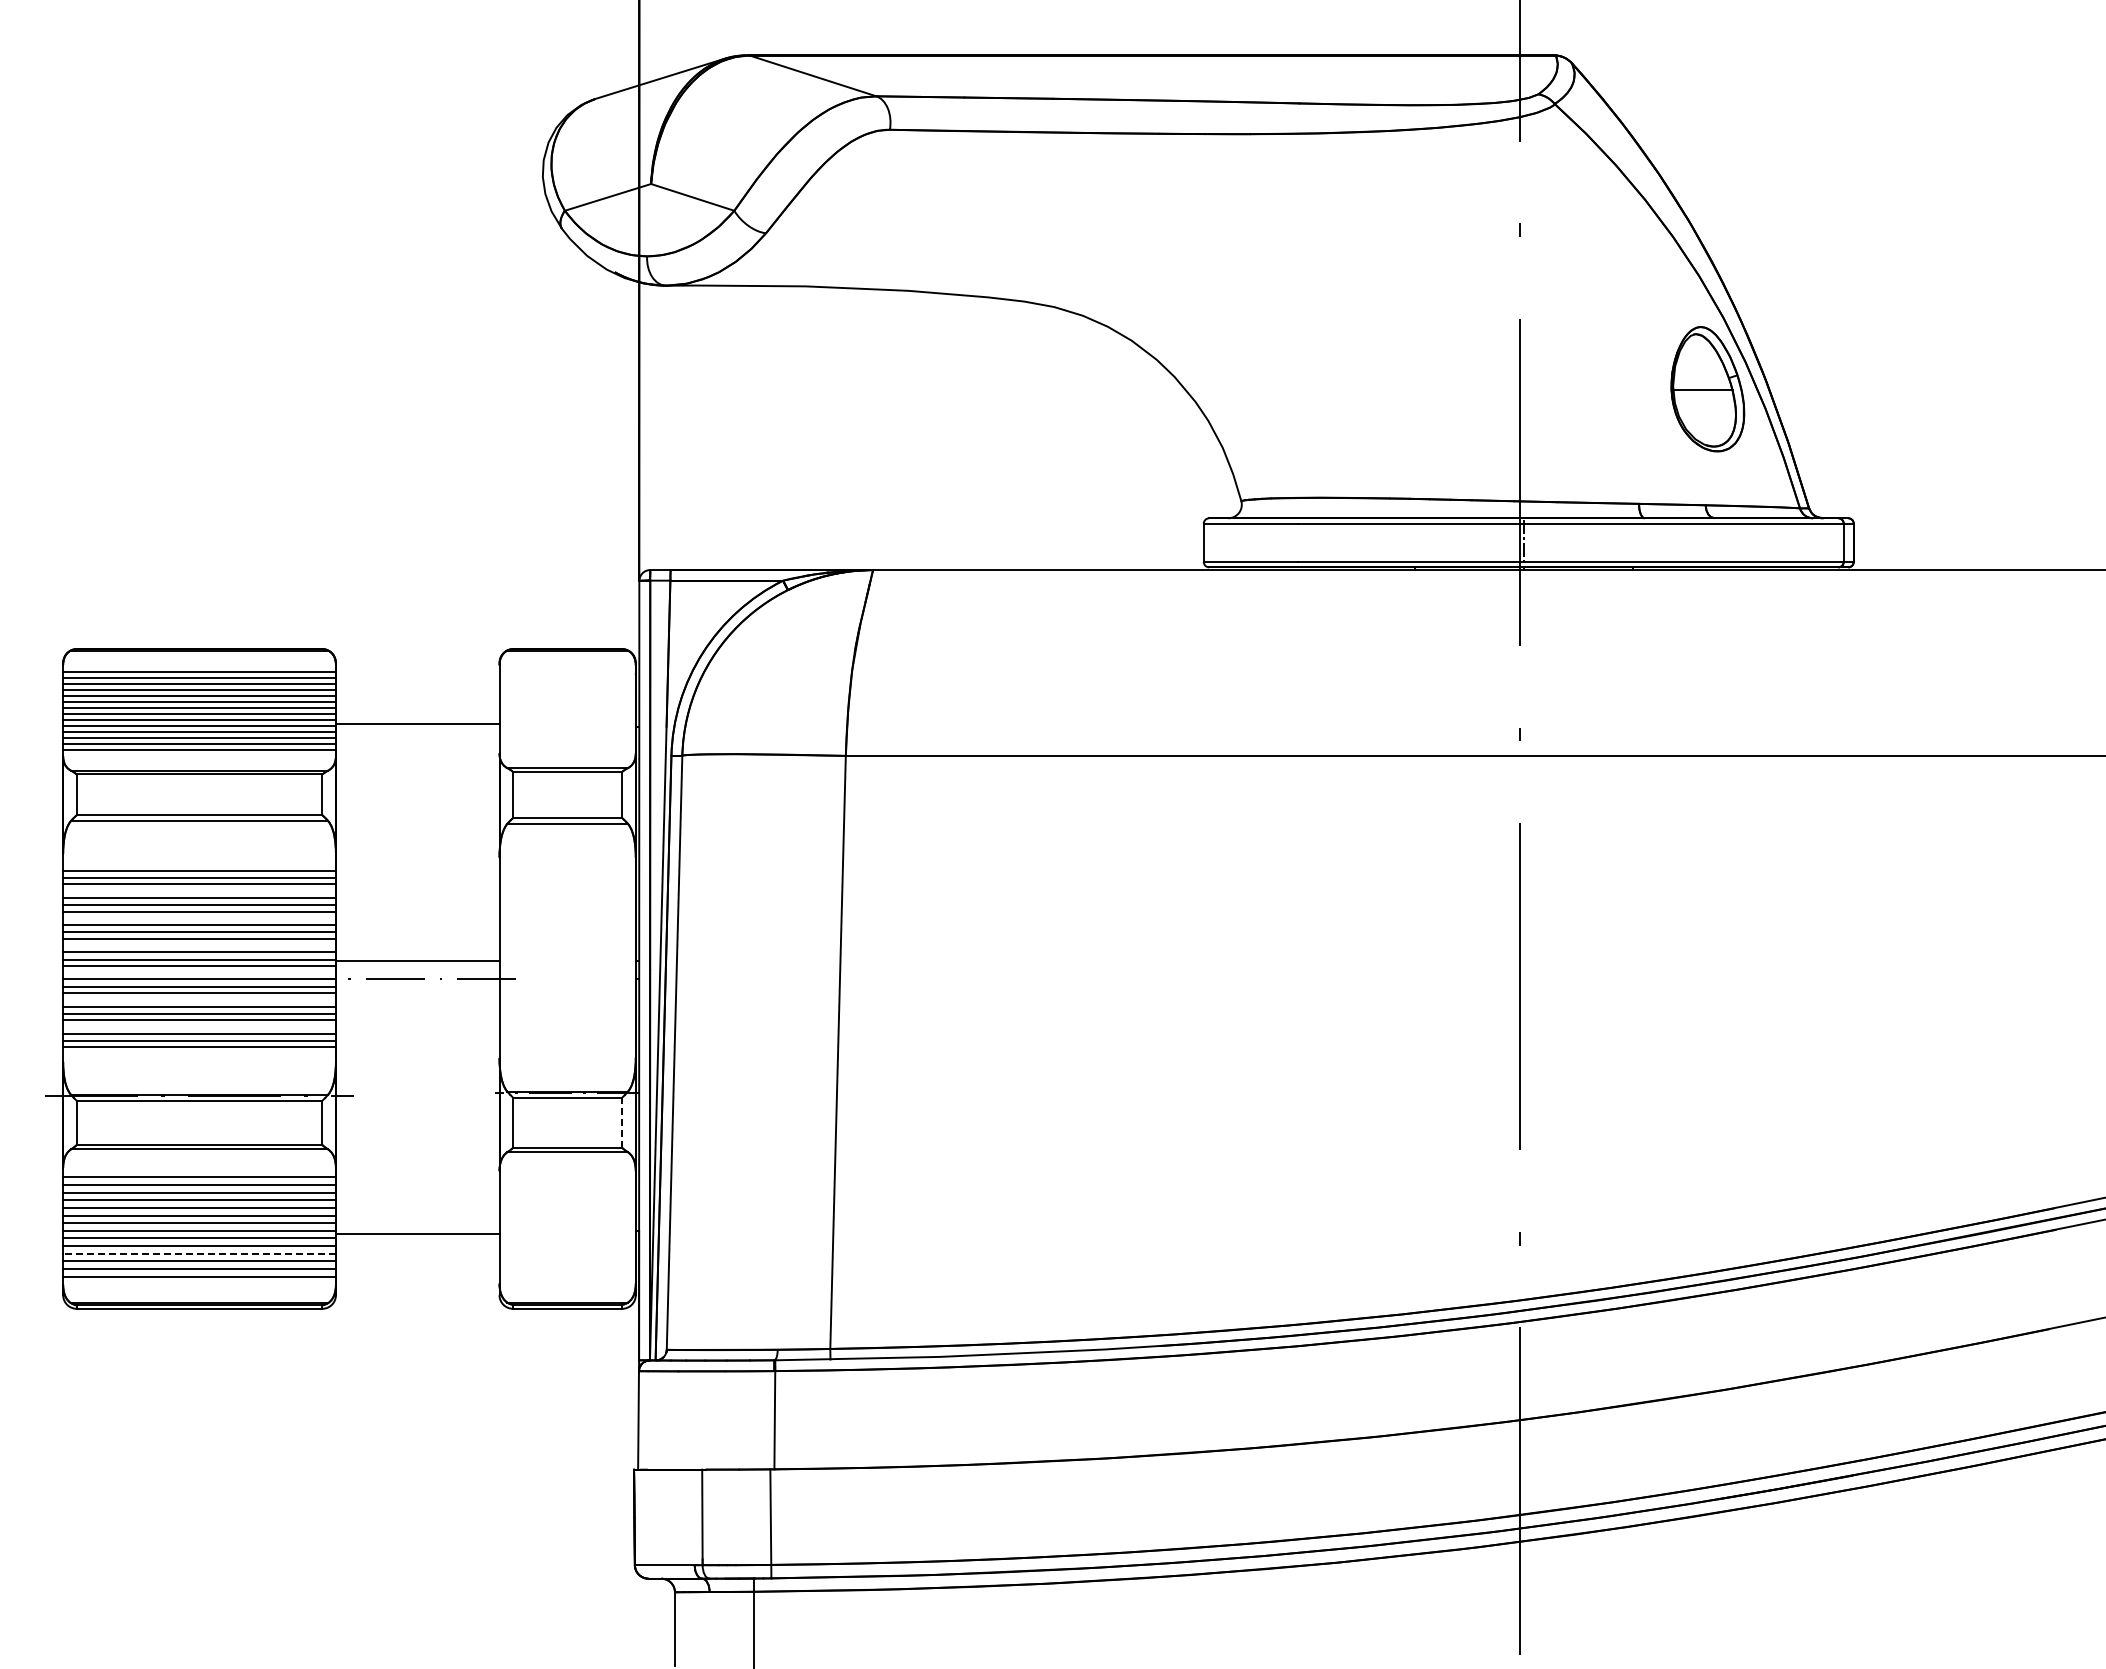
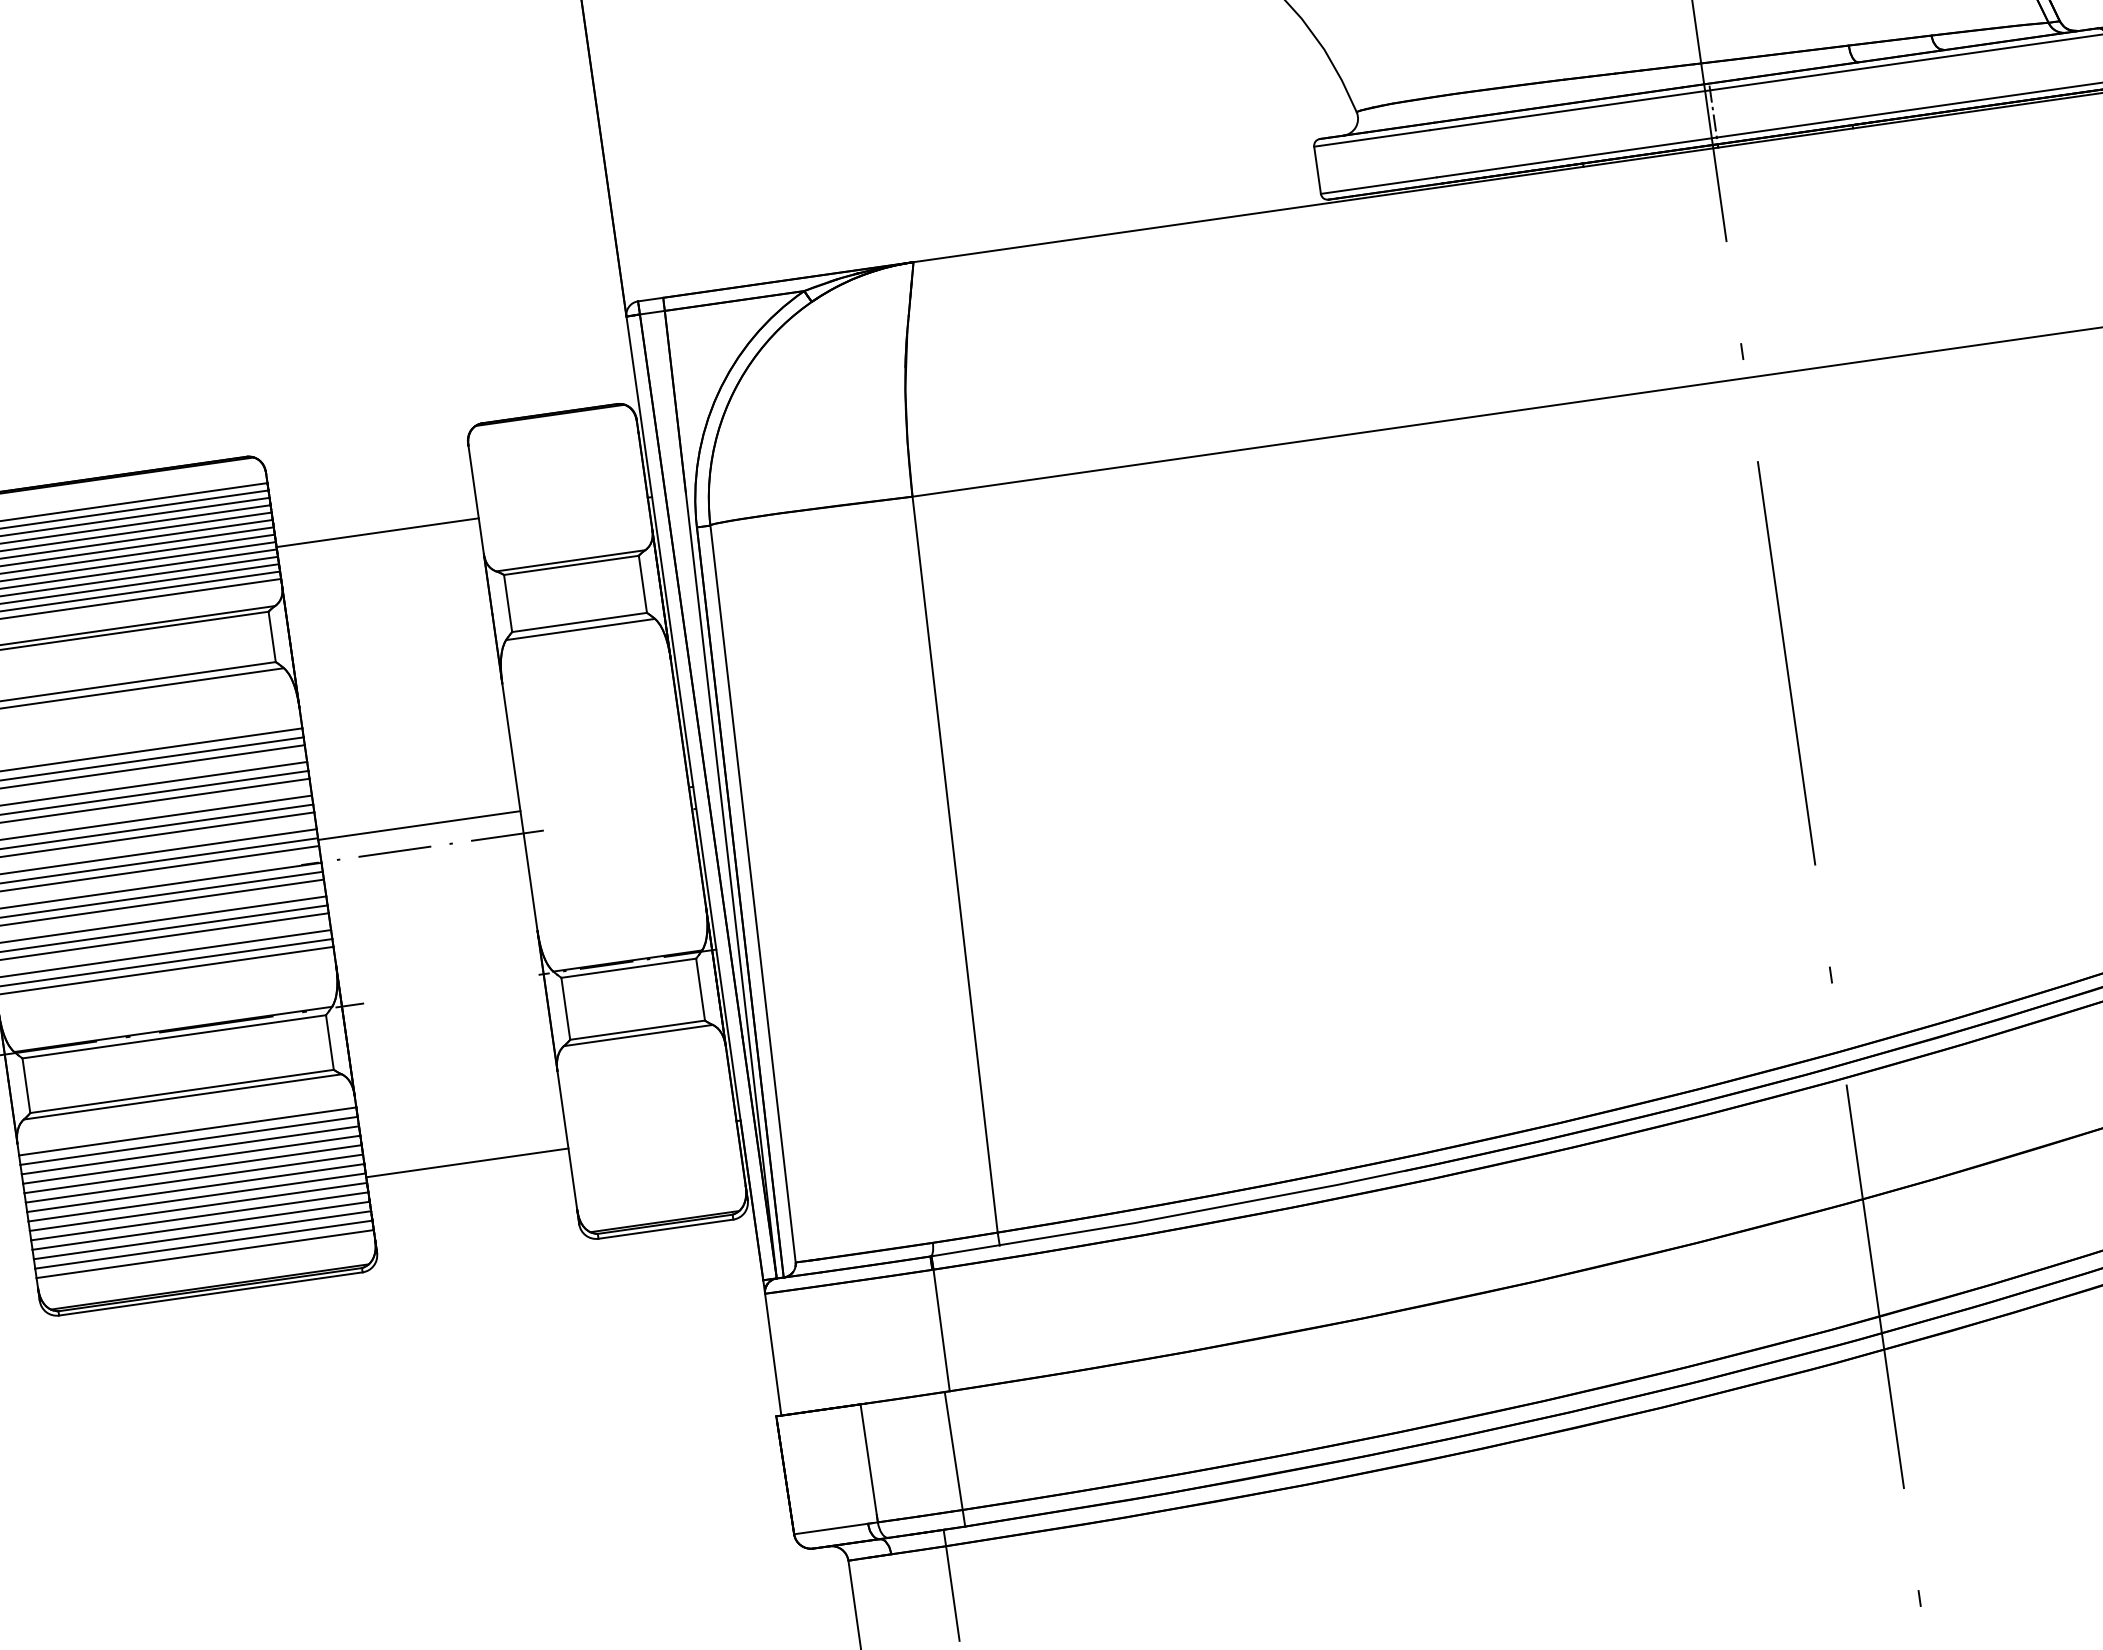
line: (622, 1122) -> (700, 989), dashed -> solid
line: (199, 1253) -> (201, 1225), dashed -> solid

